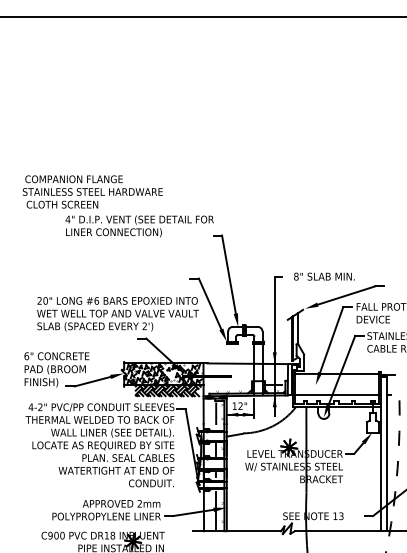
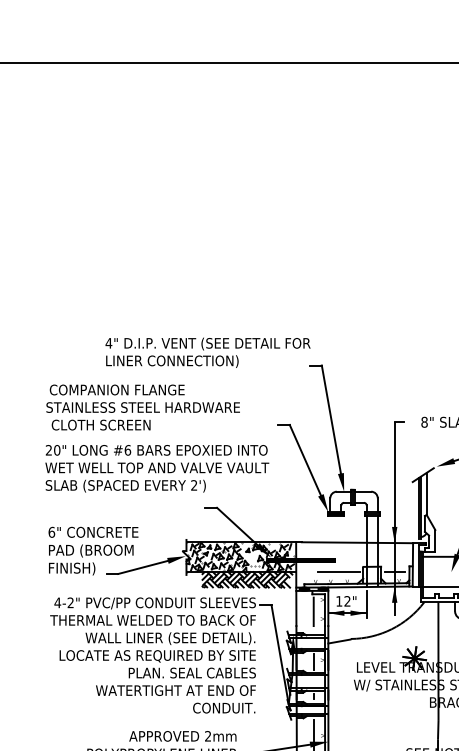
text: (92, 191) -> (142, 406), moved
text: (117, 314) -> (156, 469), moved
line: (234, 385) -> (339, 572), added

